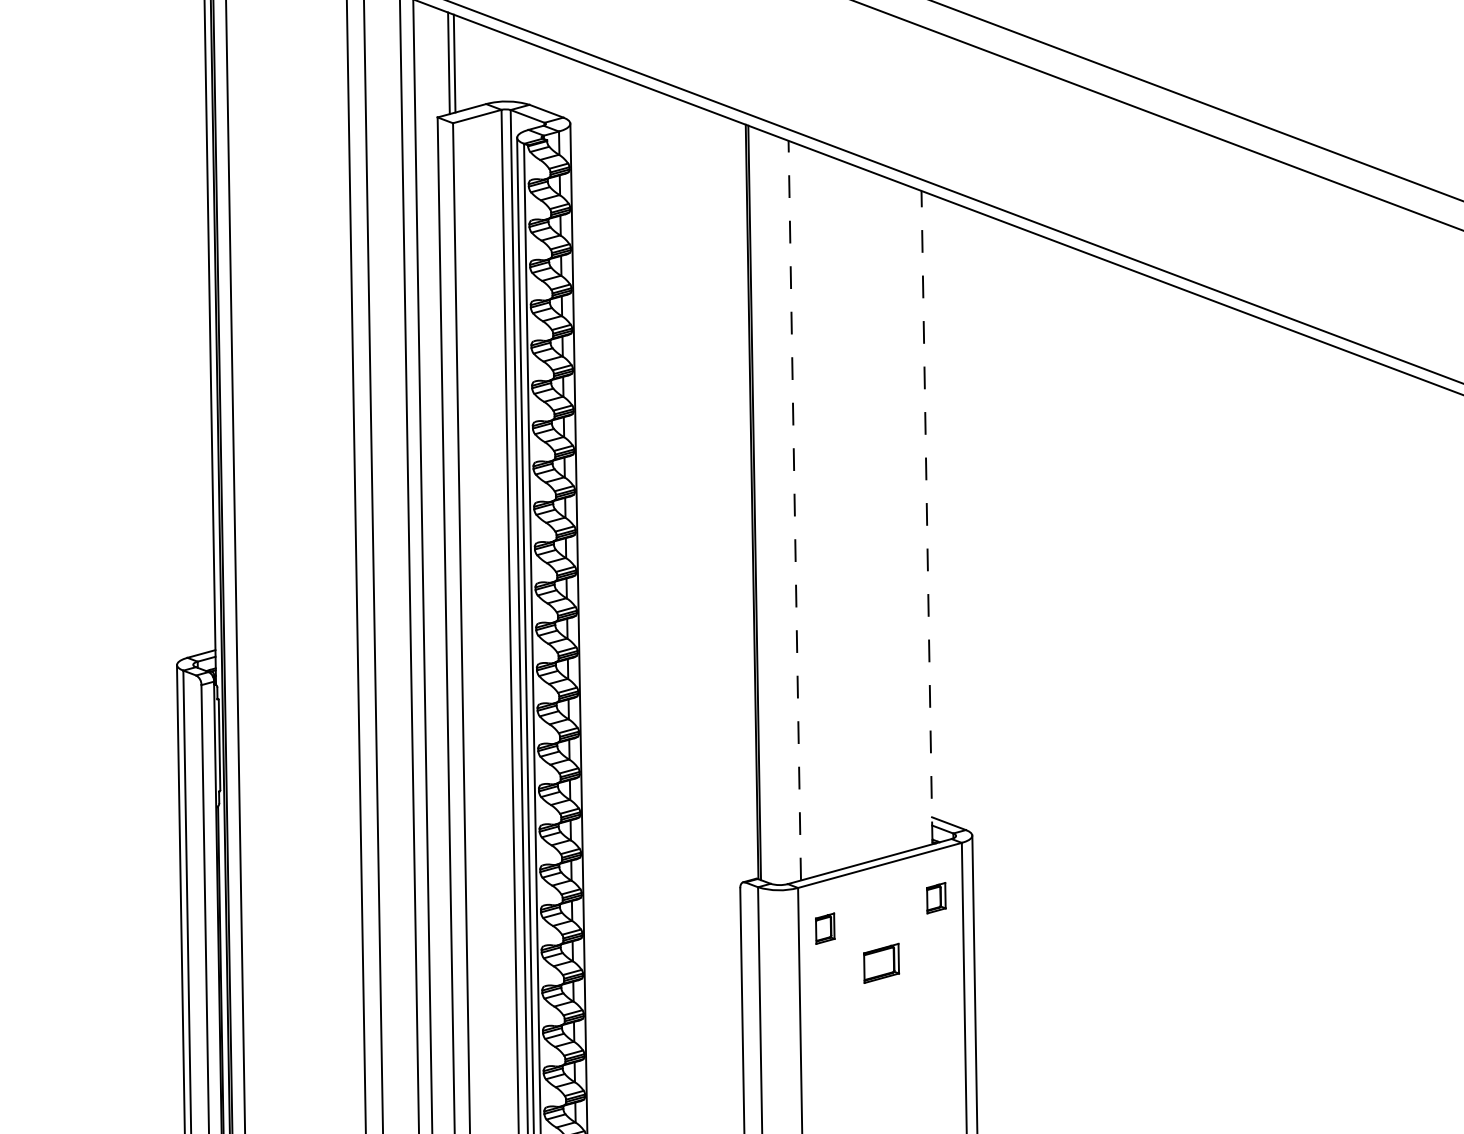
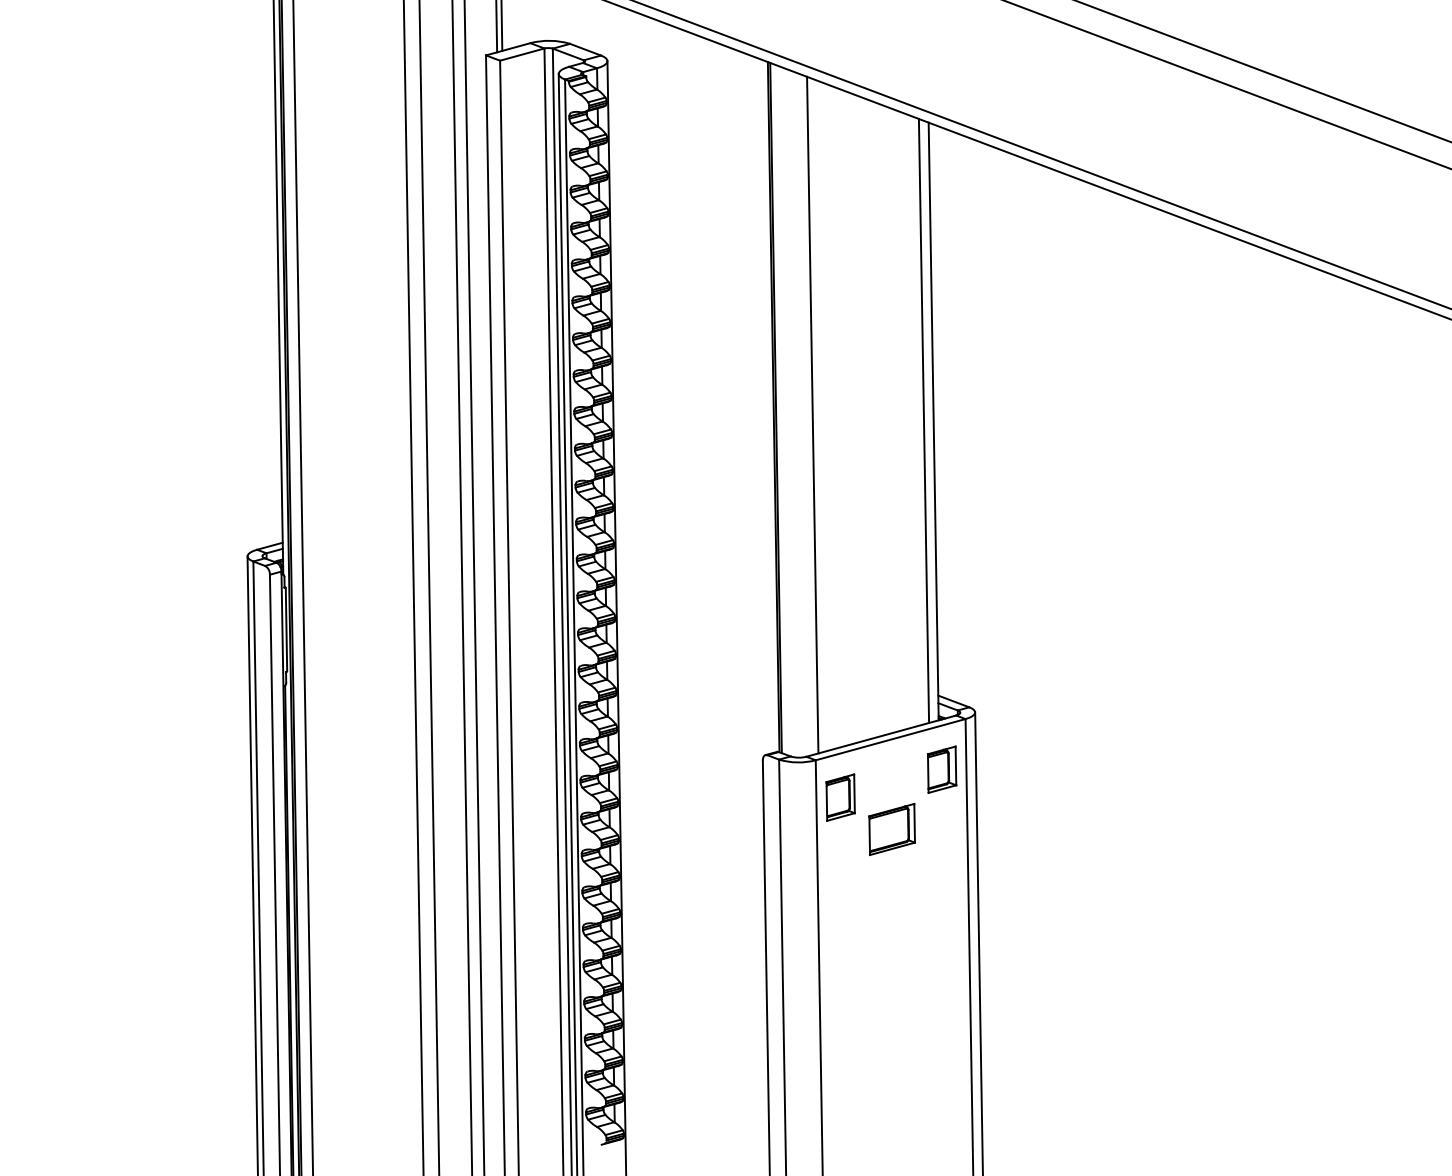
line: (794, 509) -> (812, 414), dashed -> solid
line: (915, 516) -> (923, 420), added
line: (926, 517) -> (933, 421), dashed -> solid
part: (936, 898) -> (942, 769), size x1.67
part: (825, 928) -> (840, 797), size x1.67
part: (880, 962) -> (891, 828), size x1.43

